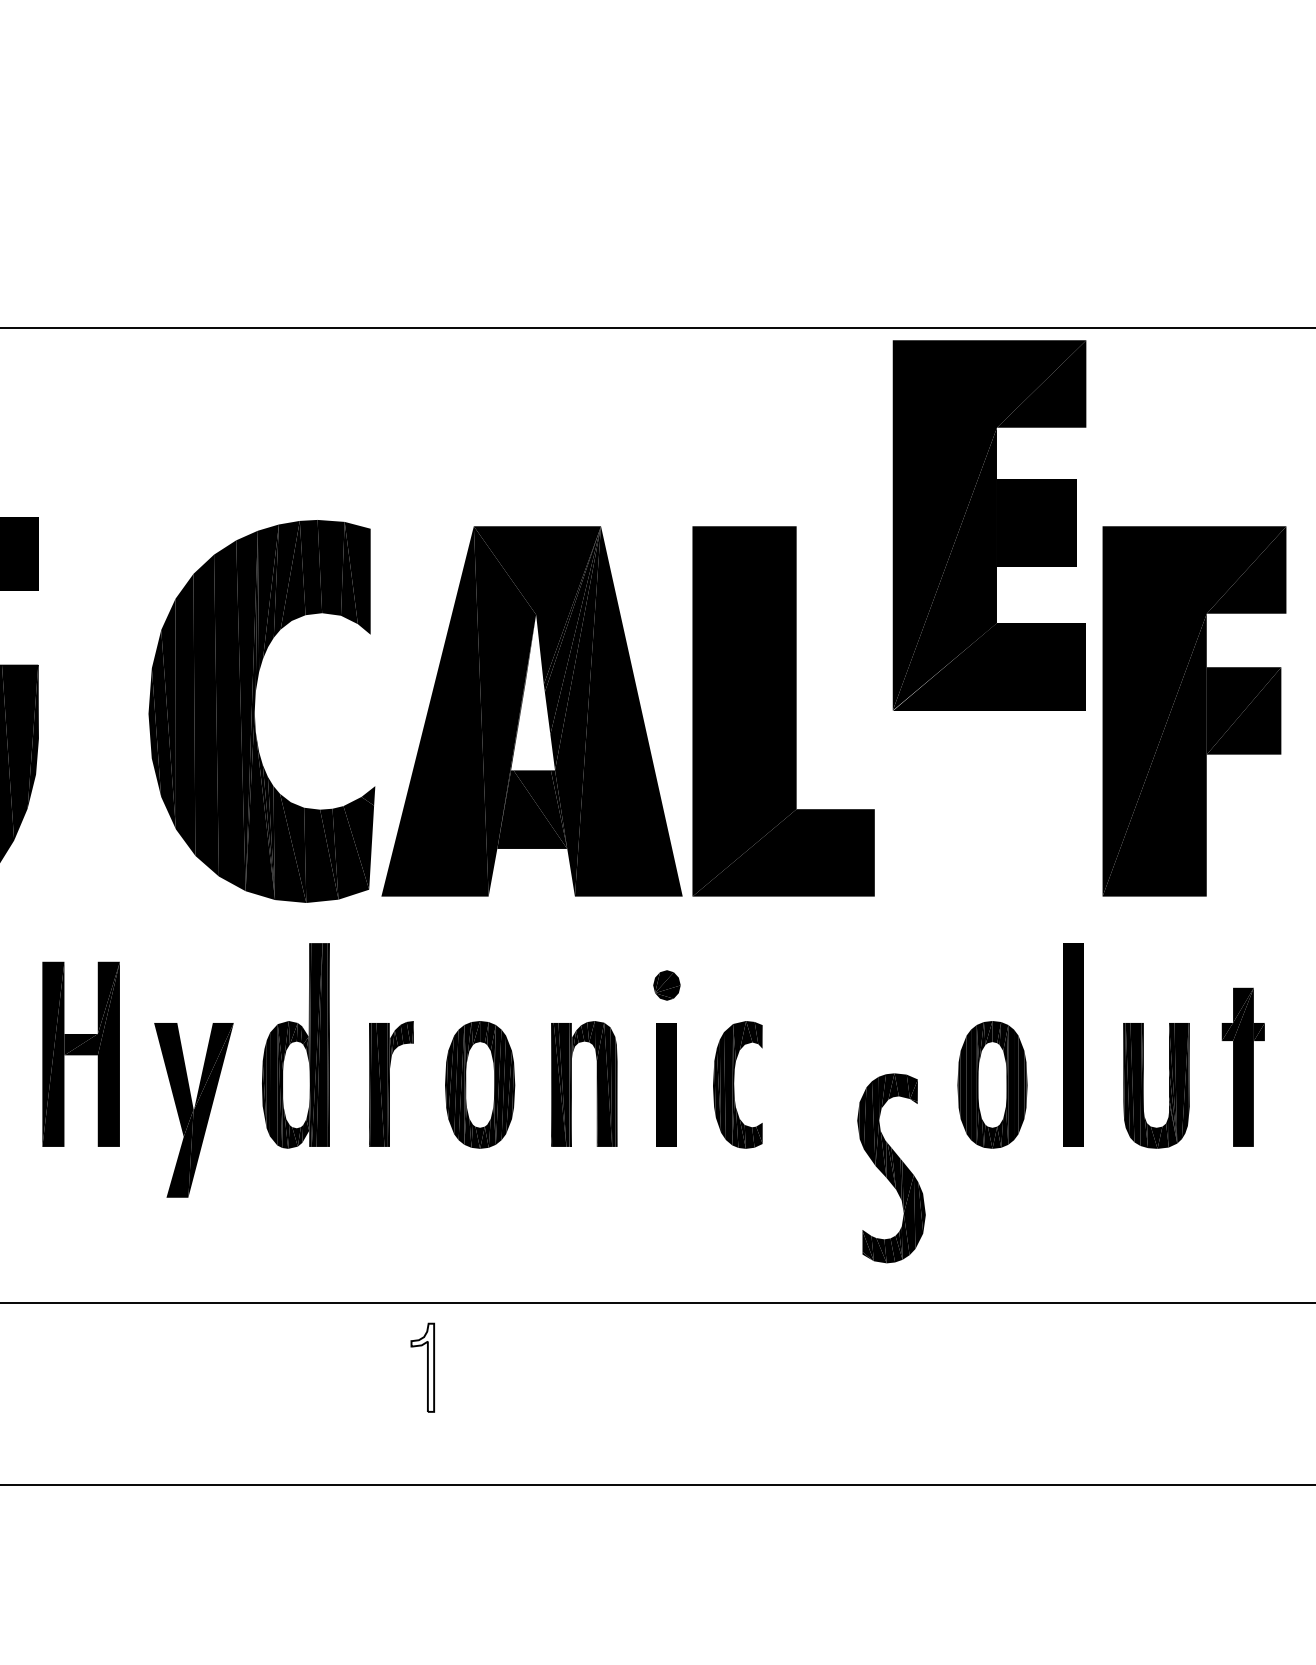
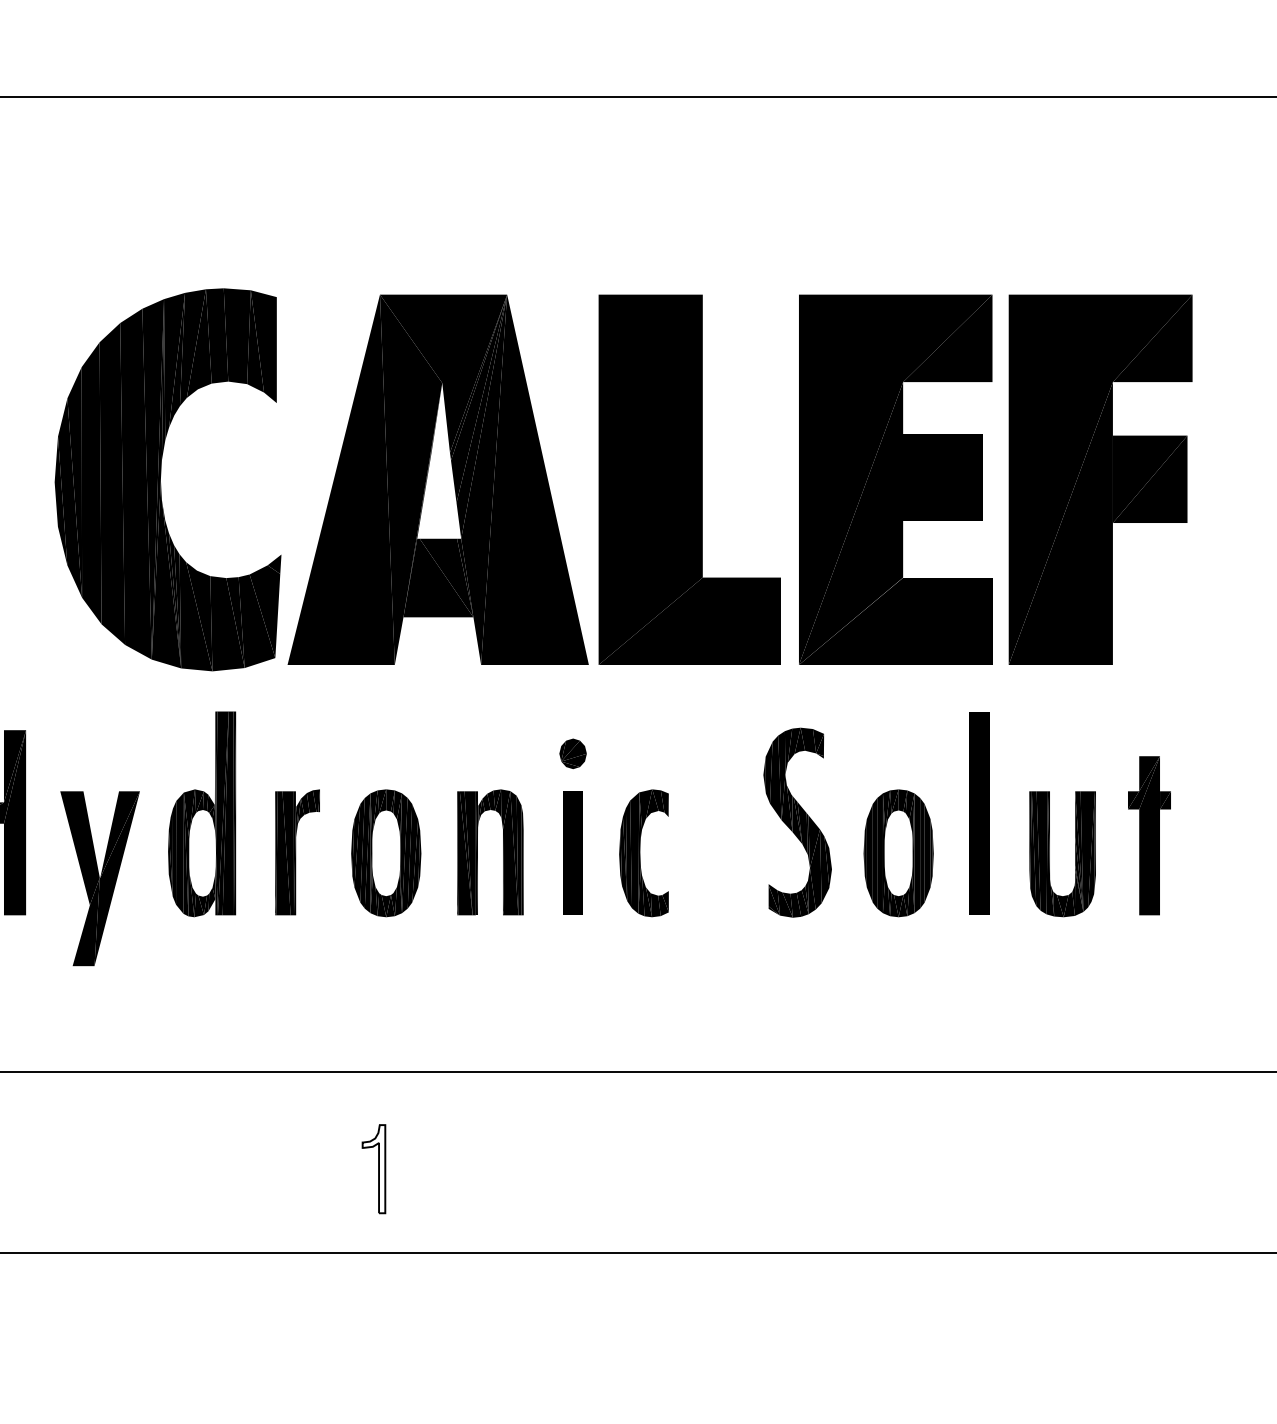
part: (989, 525) -> (895, 479), moved
part: (891, 1168) -> (797, 822), moved
part: (422, 1367) -> (373, 1168), moved

